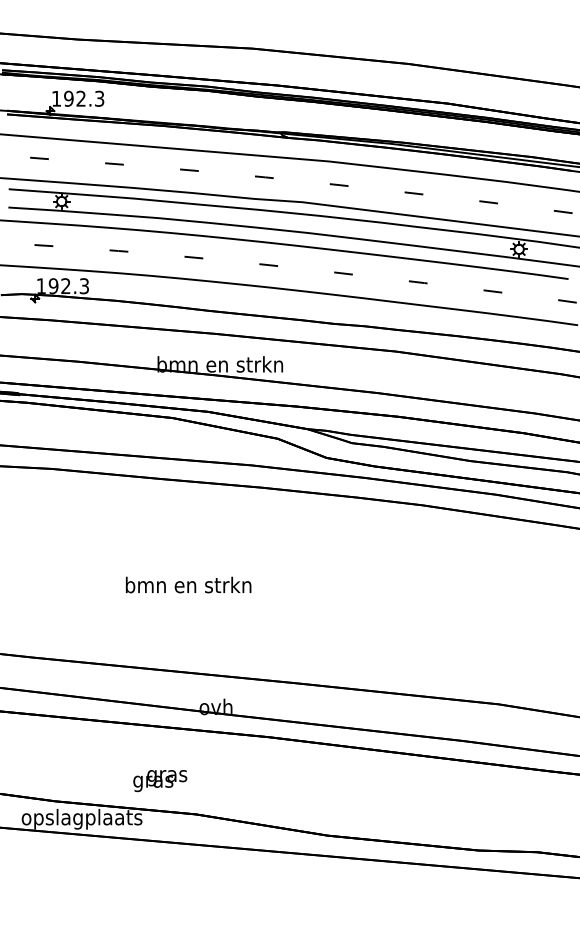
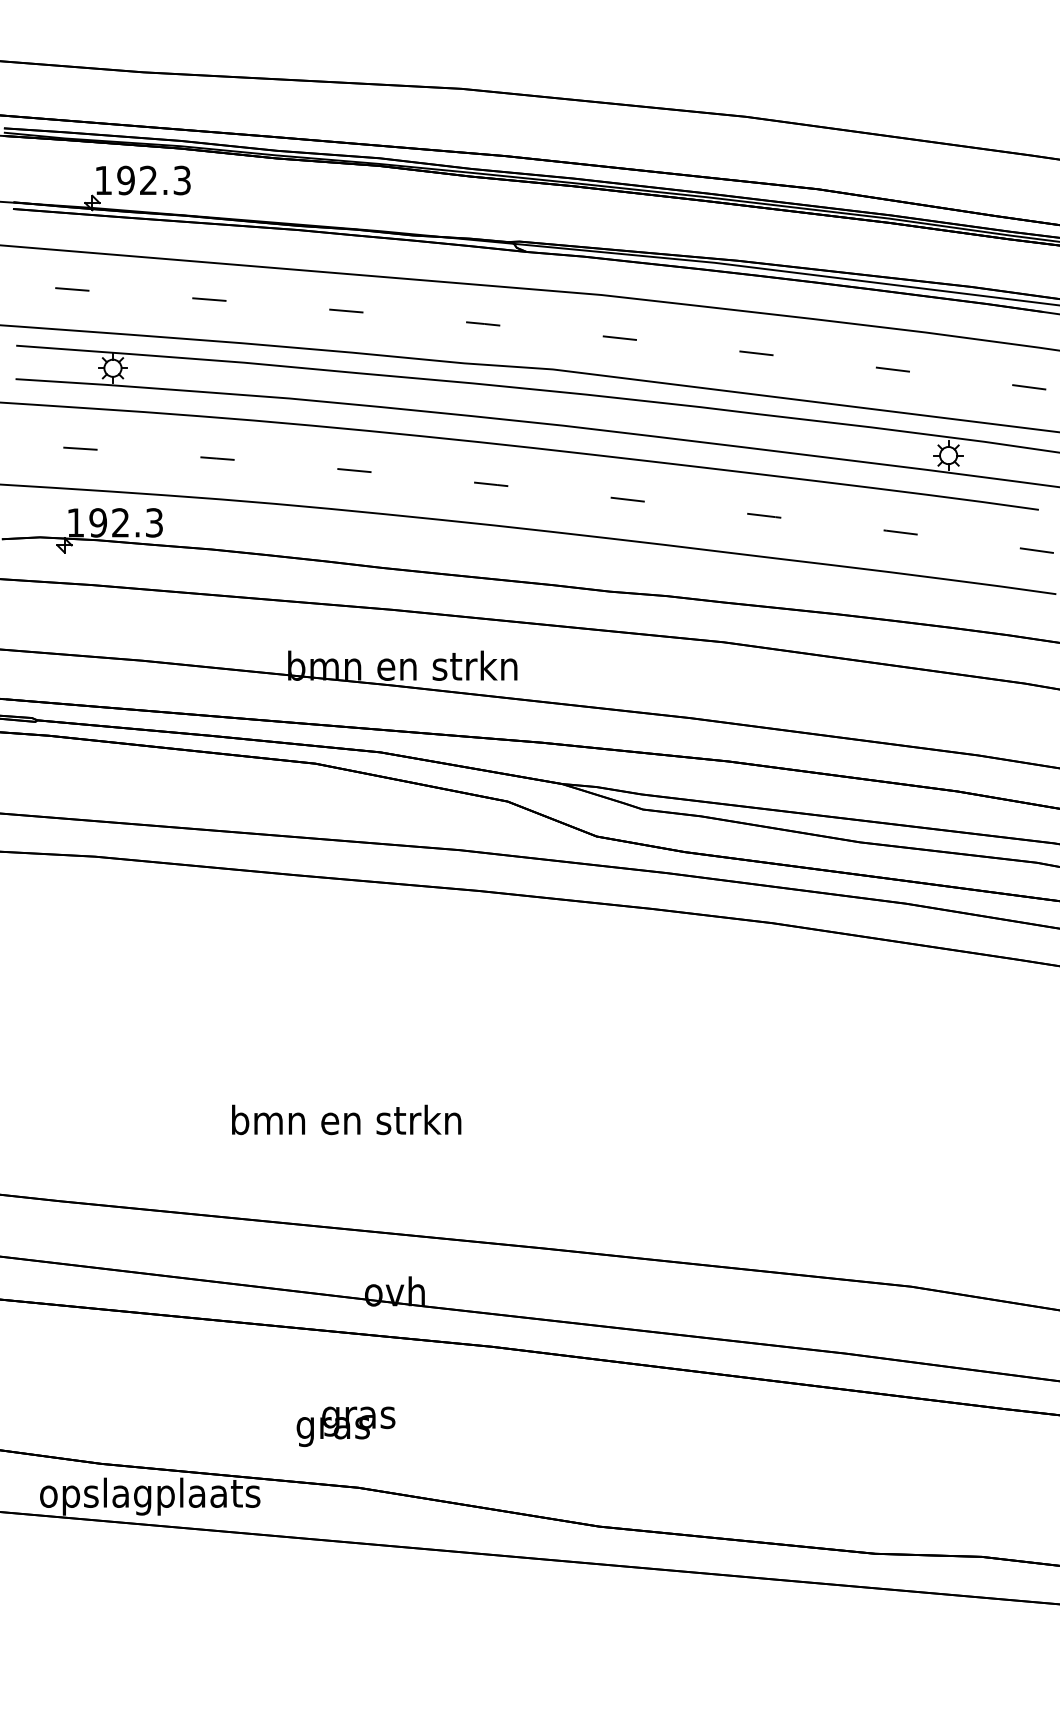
text: (188, 584) -> (346, 1118), moved
text: (160, 781) -> (346, 1427), moved

